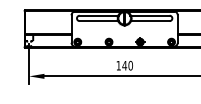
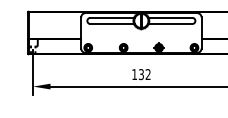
text: (127, 65) -> (144, 74), 140 -> 132

